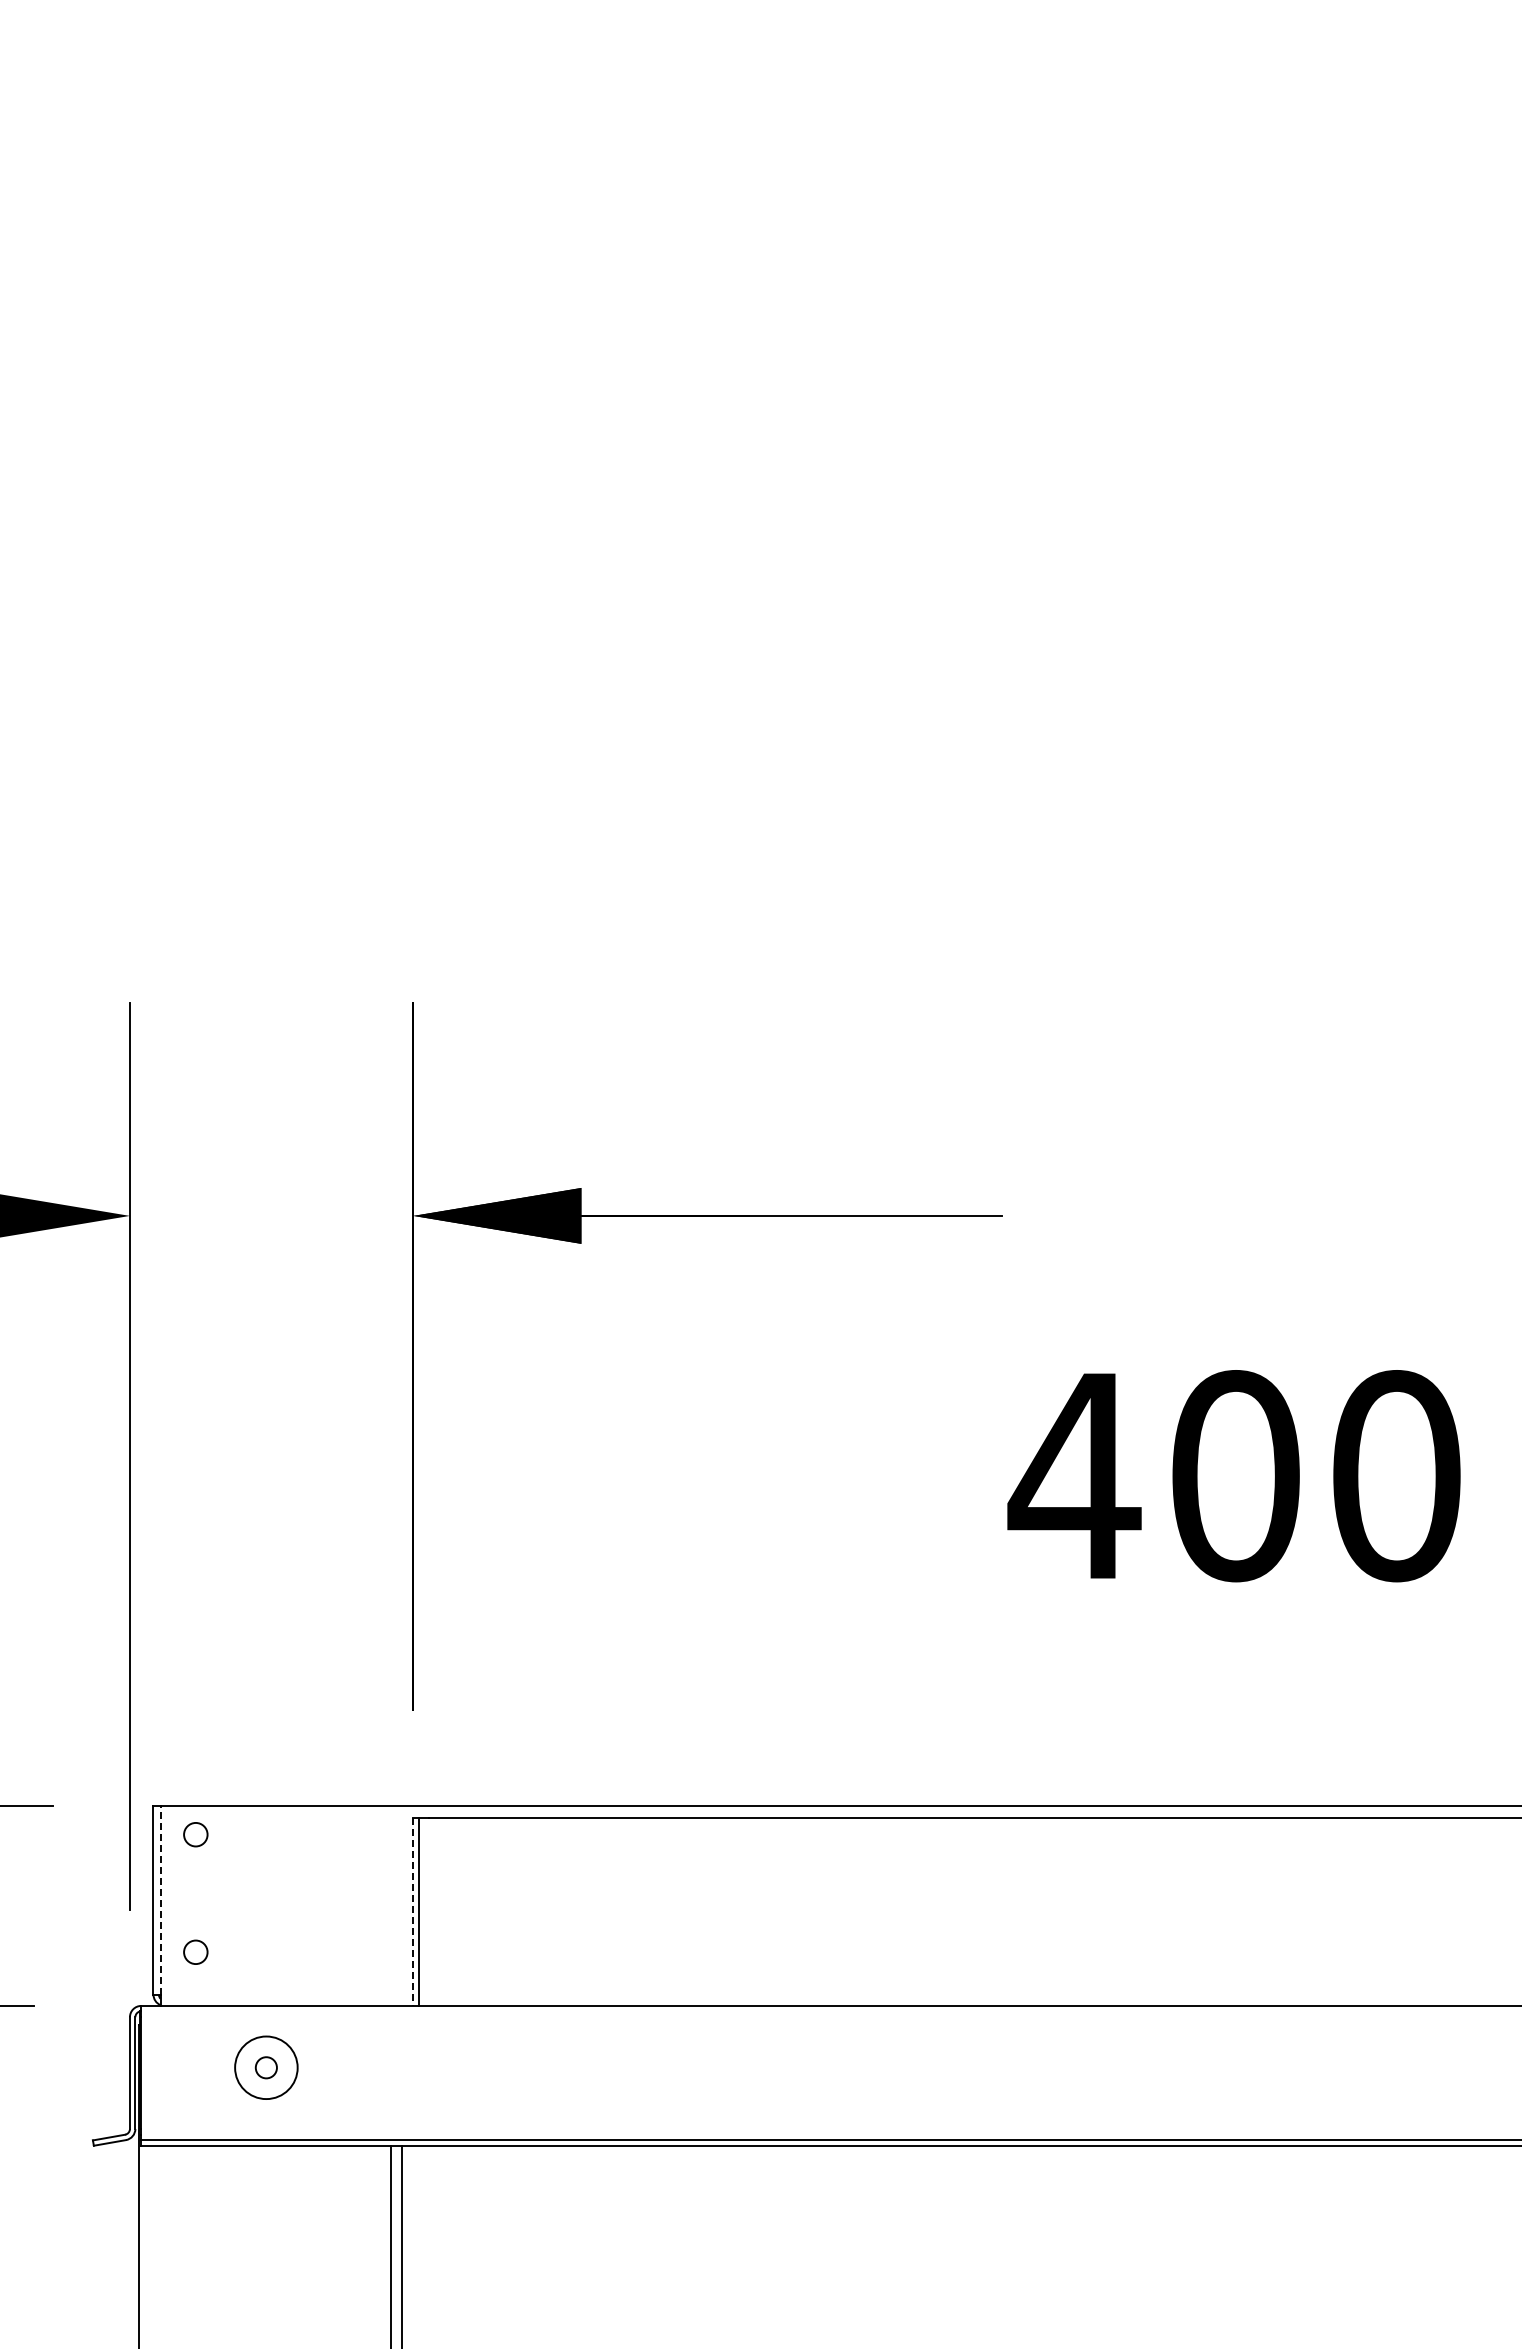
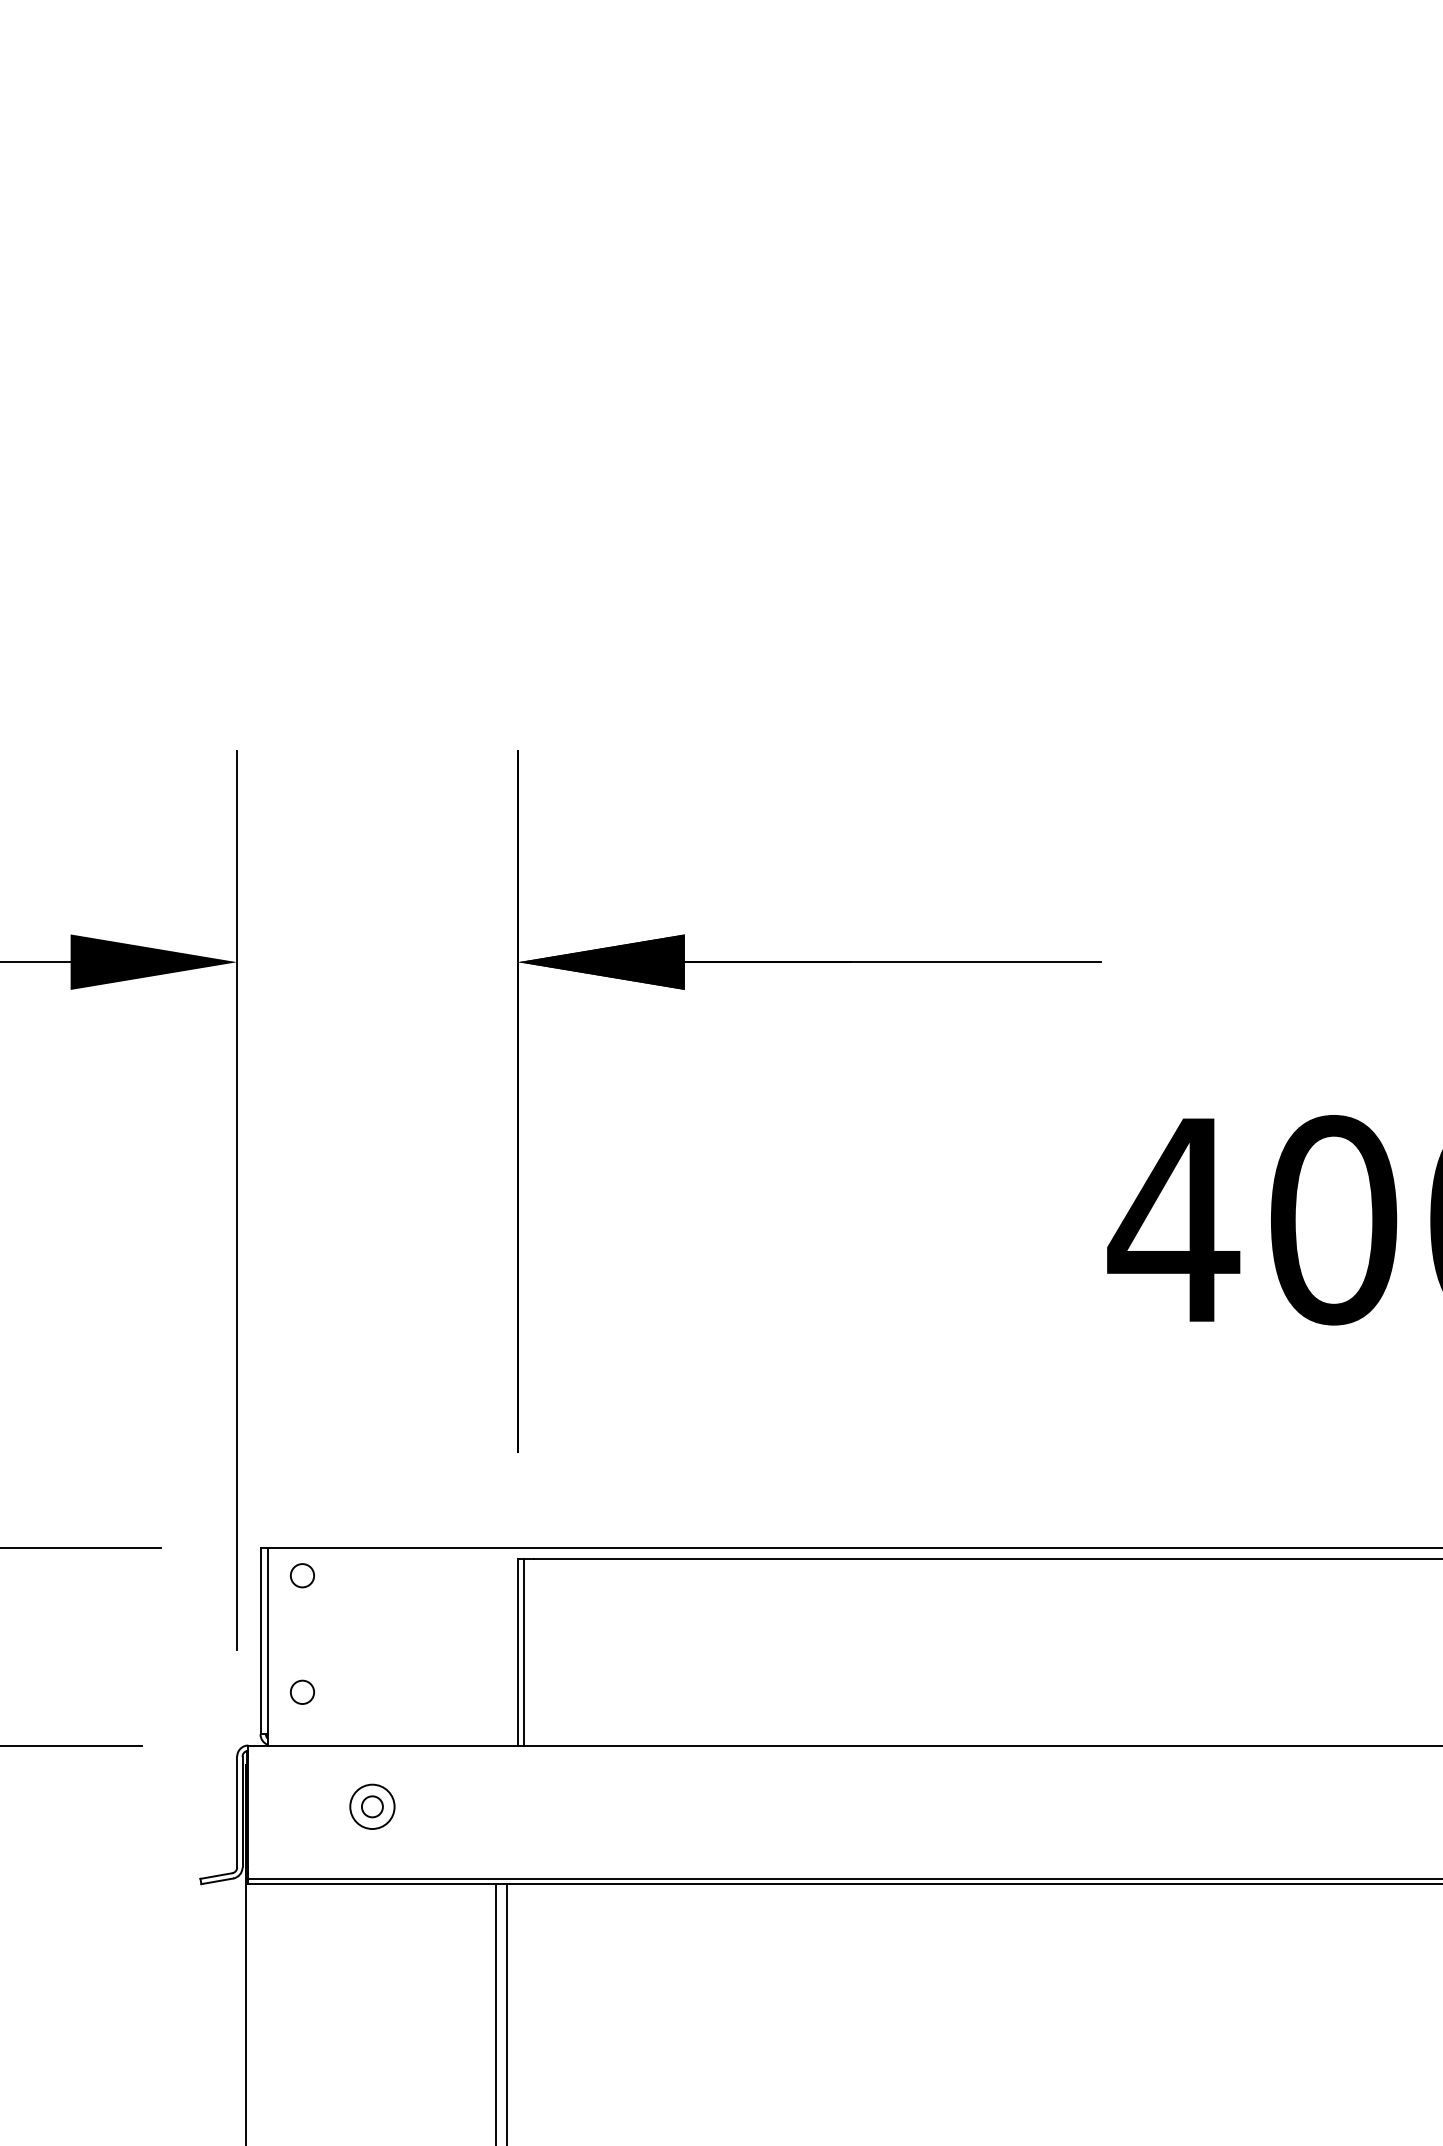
line: (160, 1900) -> (267, 1640), dashed -> solid
line: (413, 1912) -> (518, 1652), dashed -> solid
circle: (266, 2067) -> (372, 1806), size x0.71

